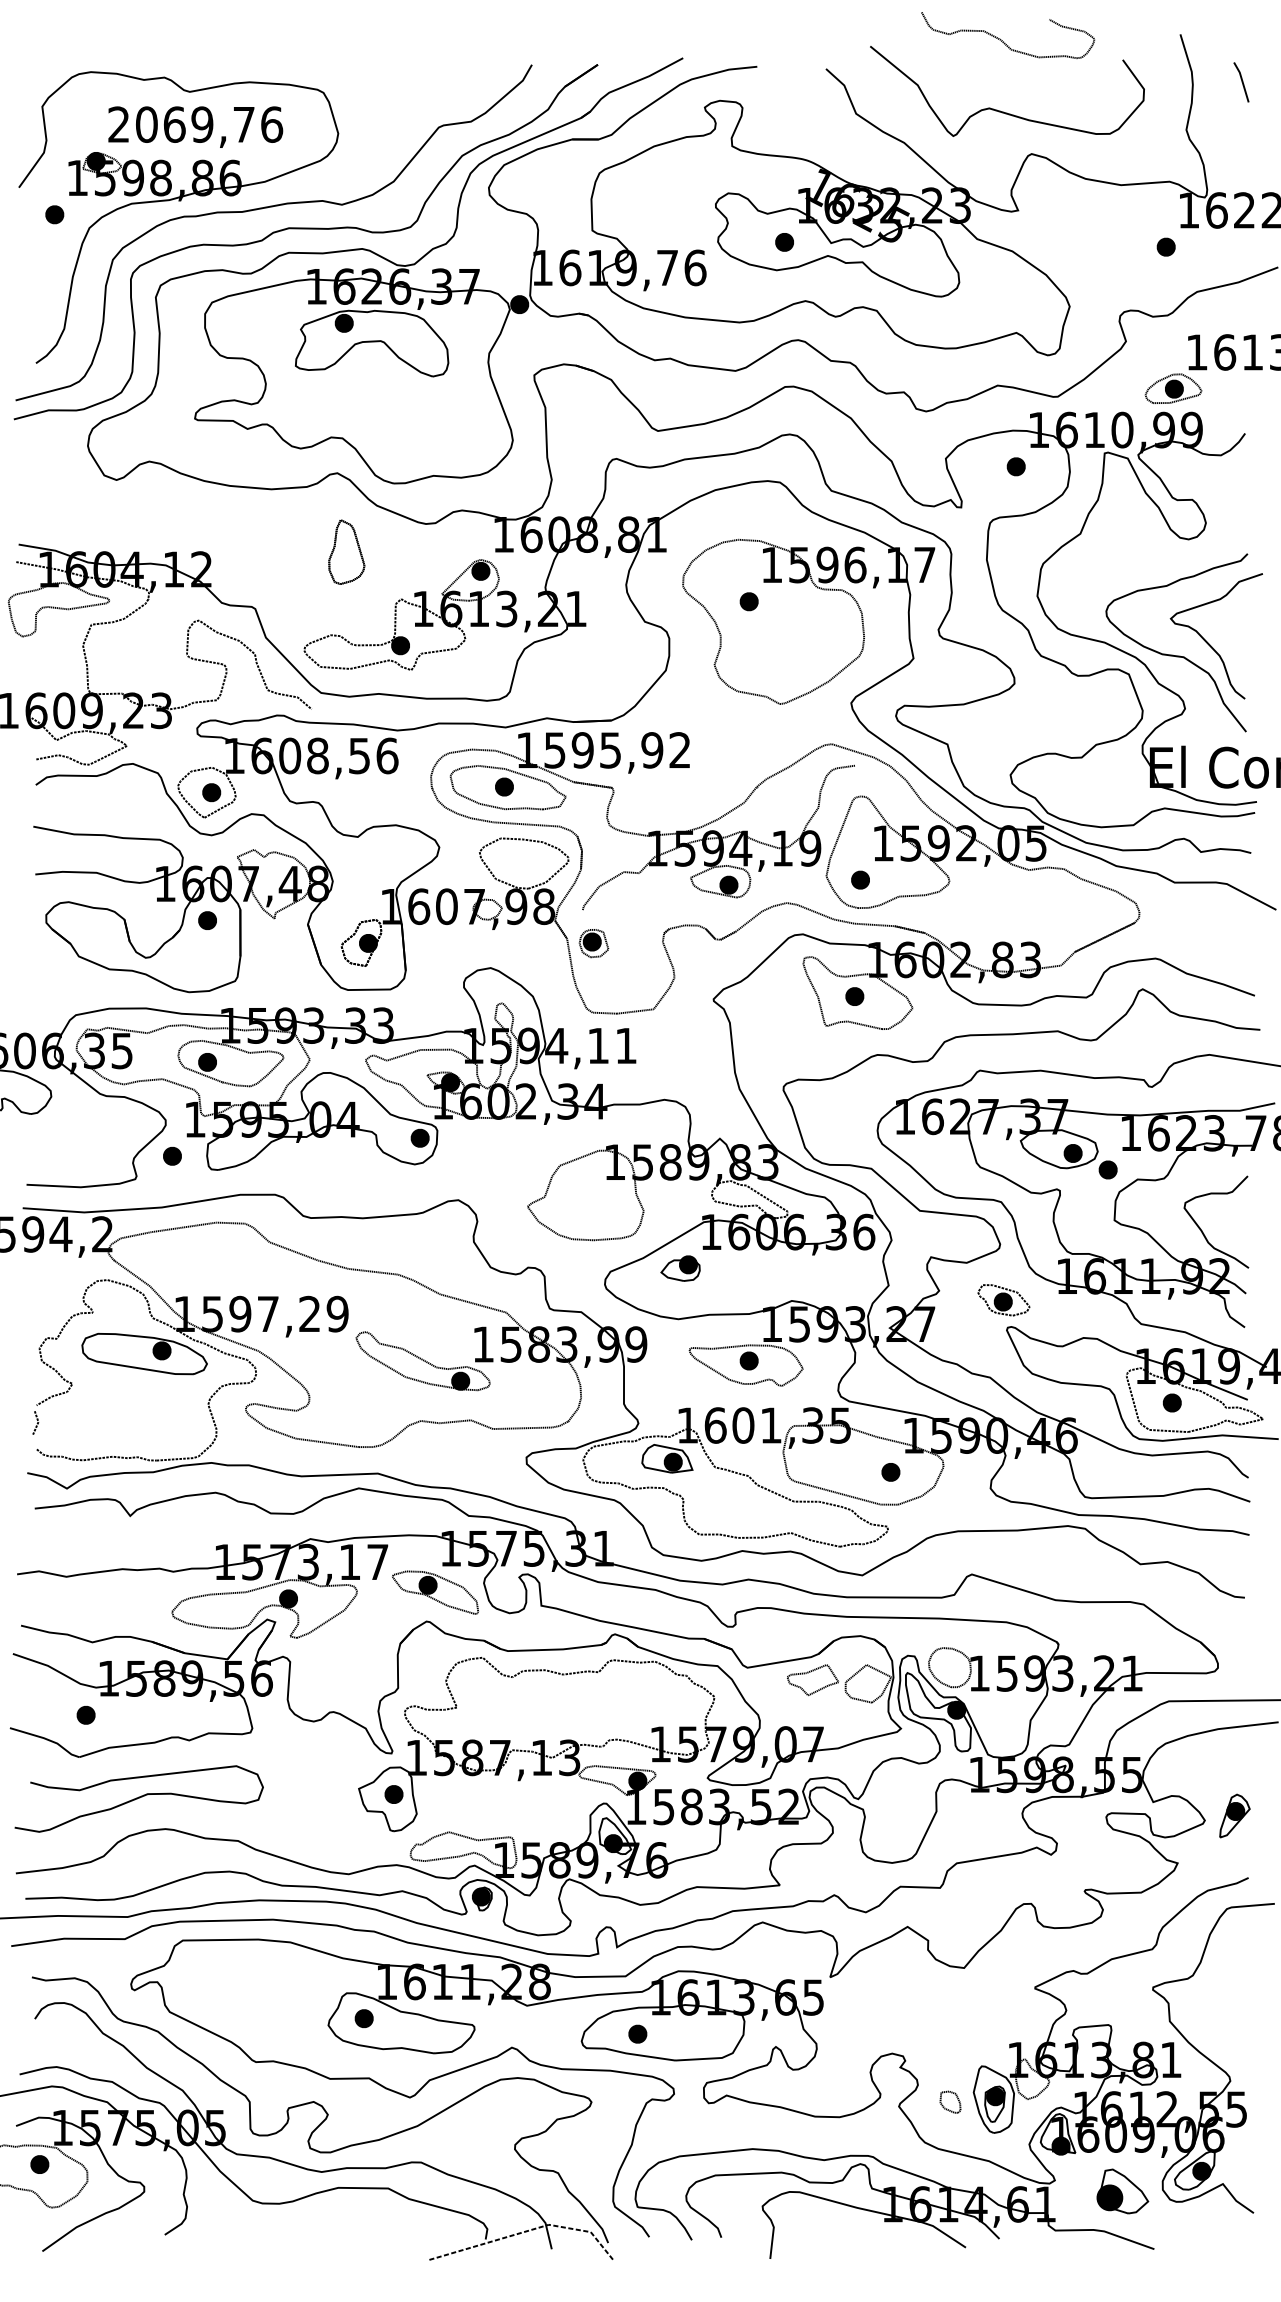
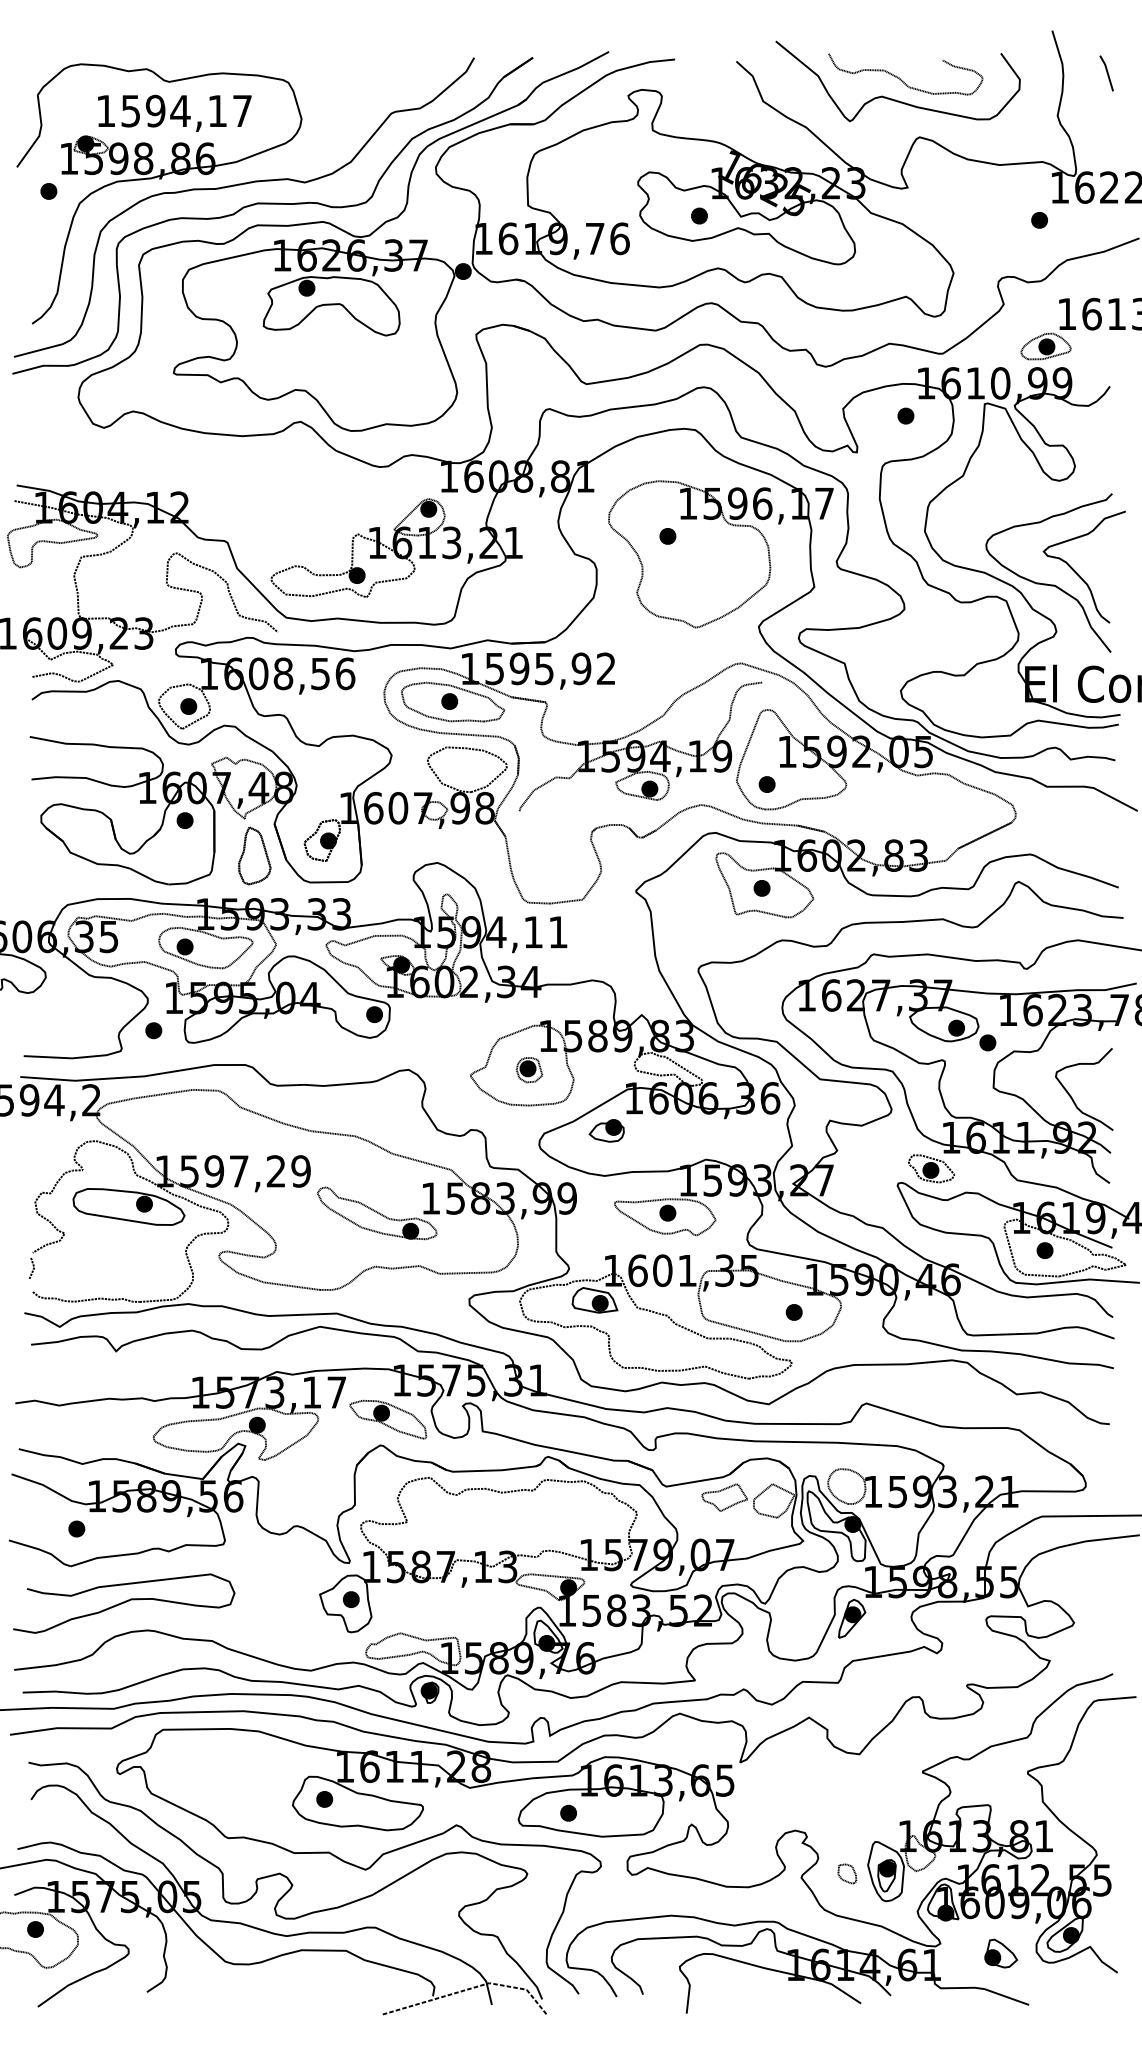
part: (1002, 40) -> (900, 78), moved
text: (195, 124) -> (174, 110), 2069,76 -> 1594,17
part: (346, 551) -> (254, 855), moved
part: (593, 943) -> (529, 1070), moved
part: (1003, 1300) -> (931, 1169), moved
part: (1234, 1815) -> (851, 1618), moved
part: (1122, 2191) -> (1000, 1953), size x0.71

